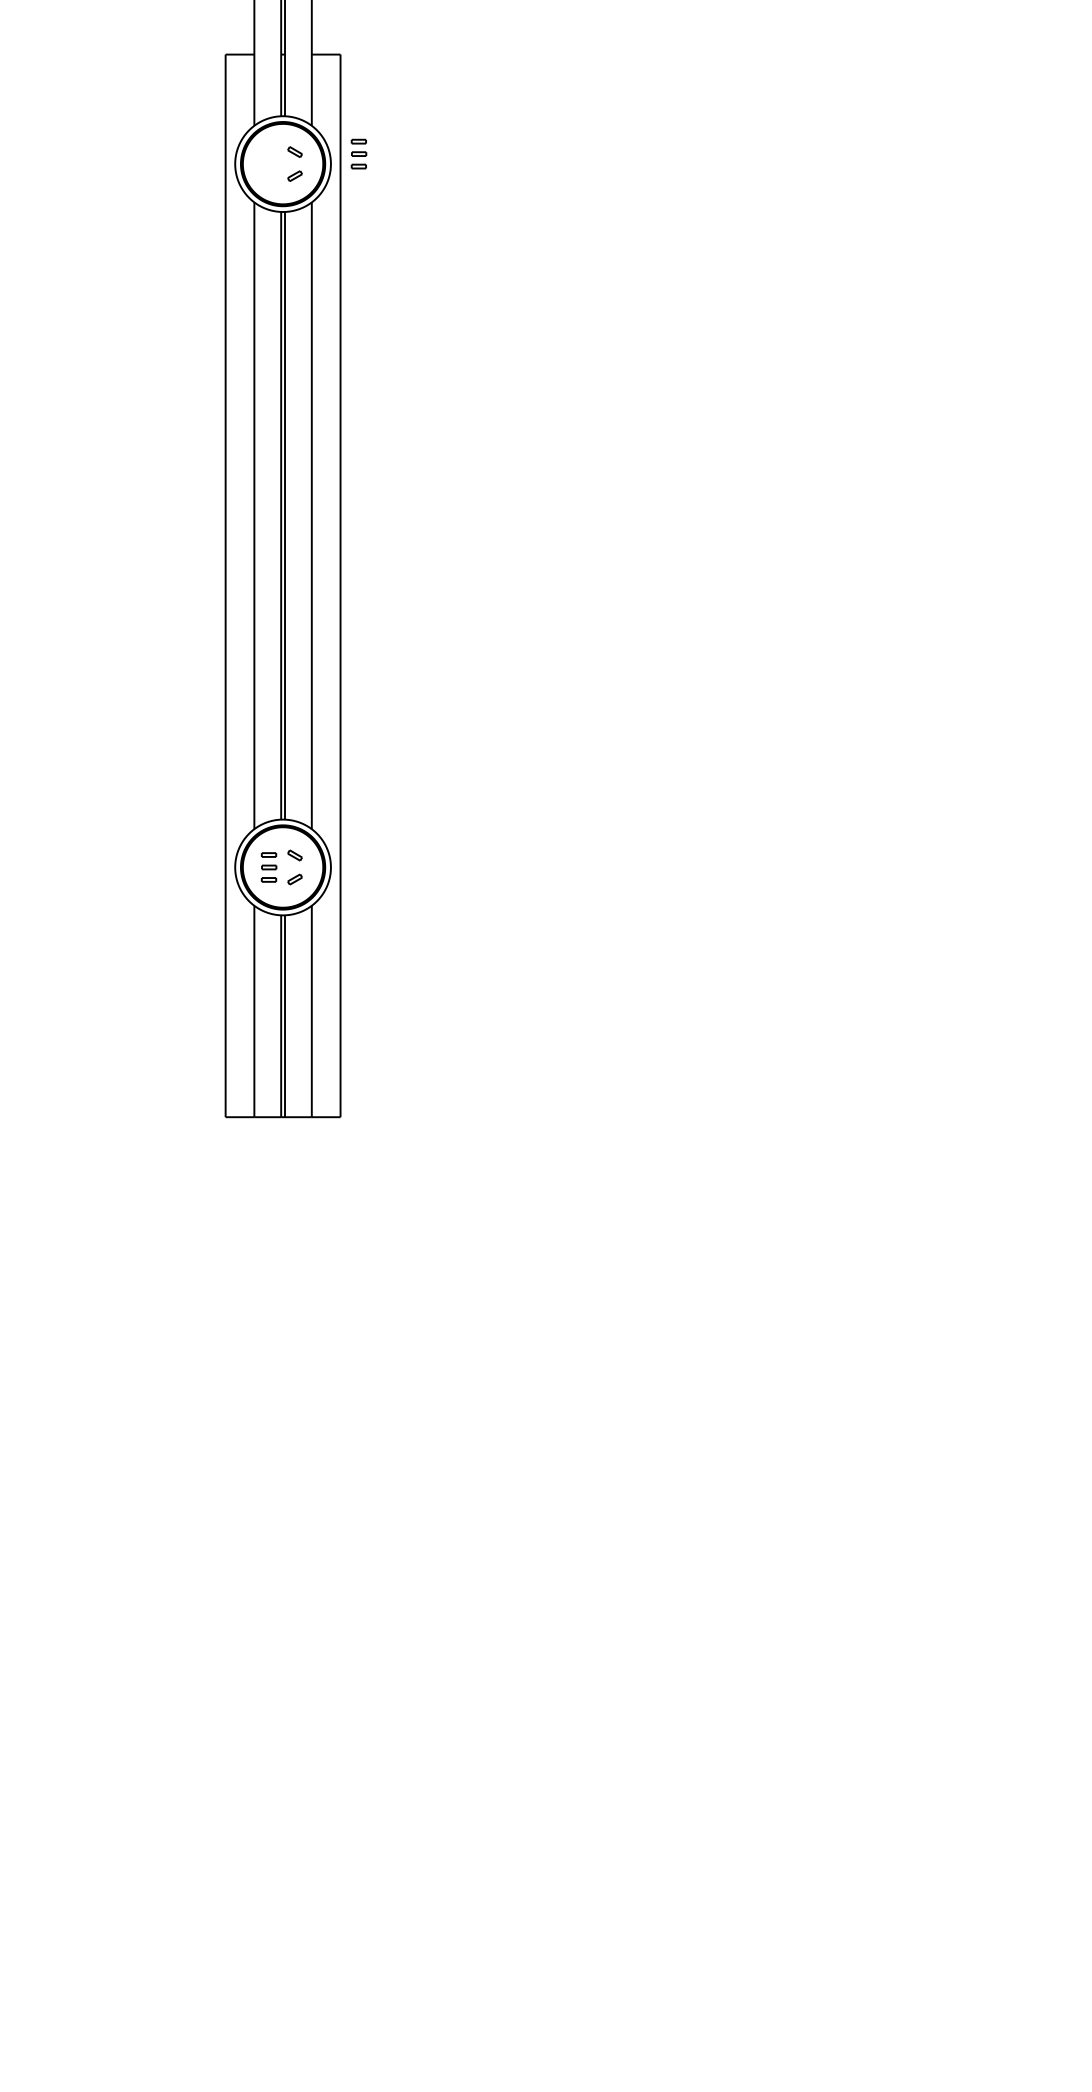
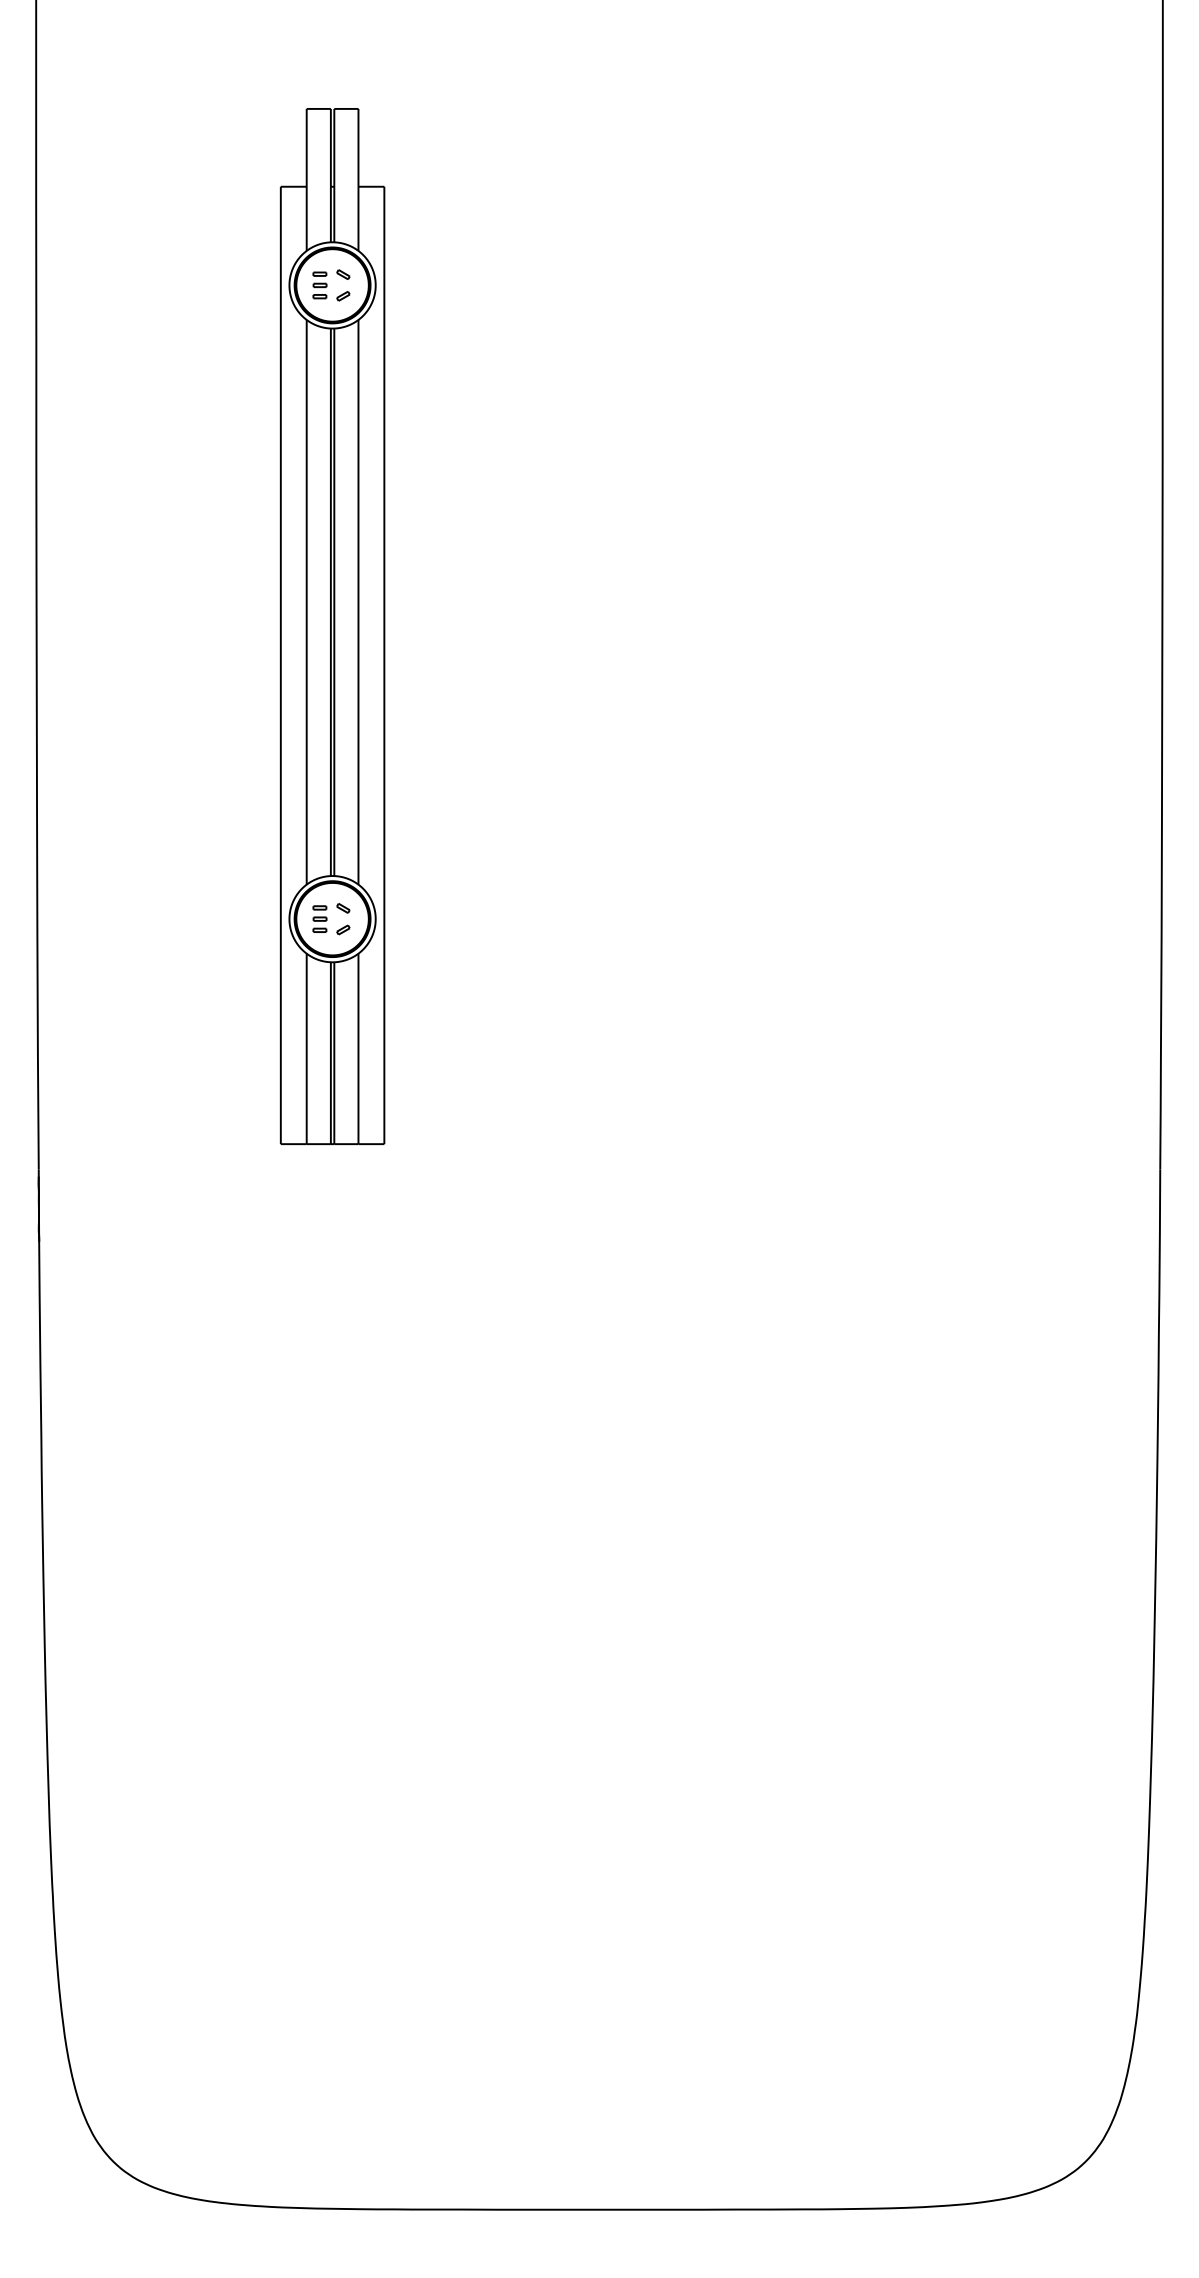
part: (358, 154) -> (319, 285), moved

